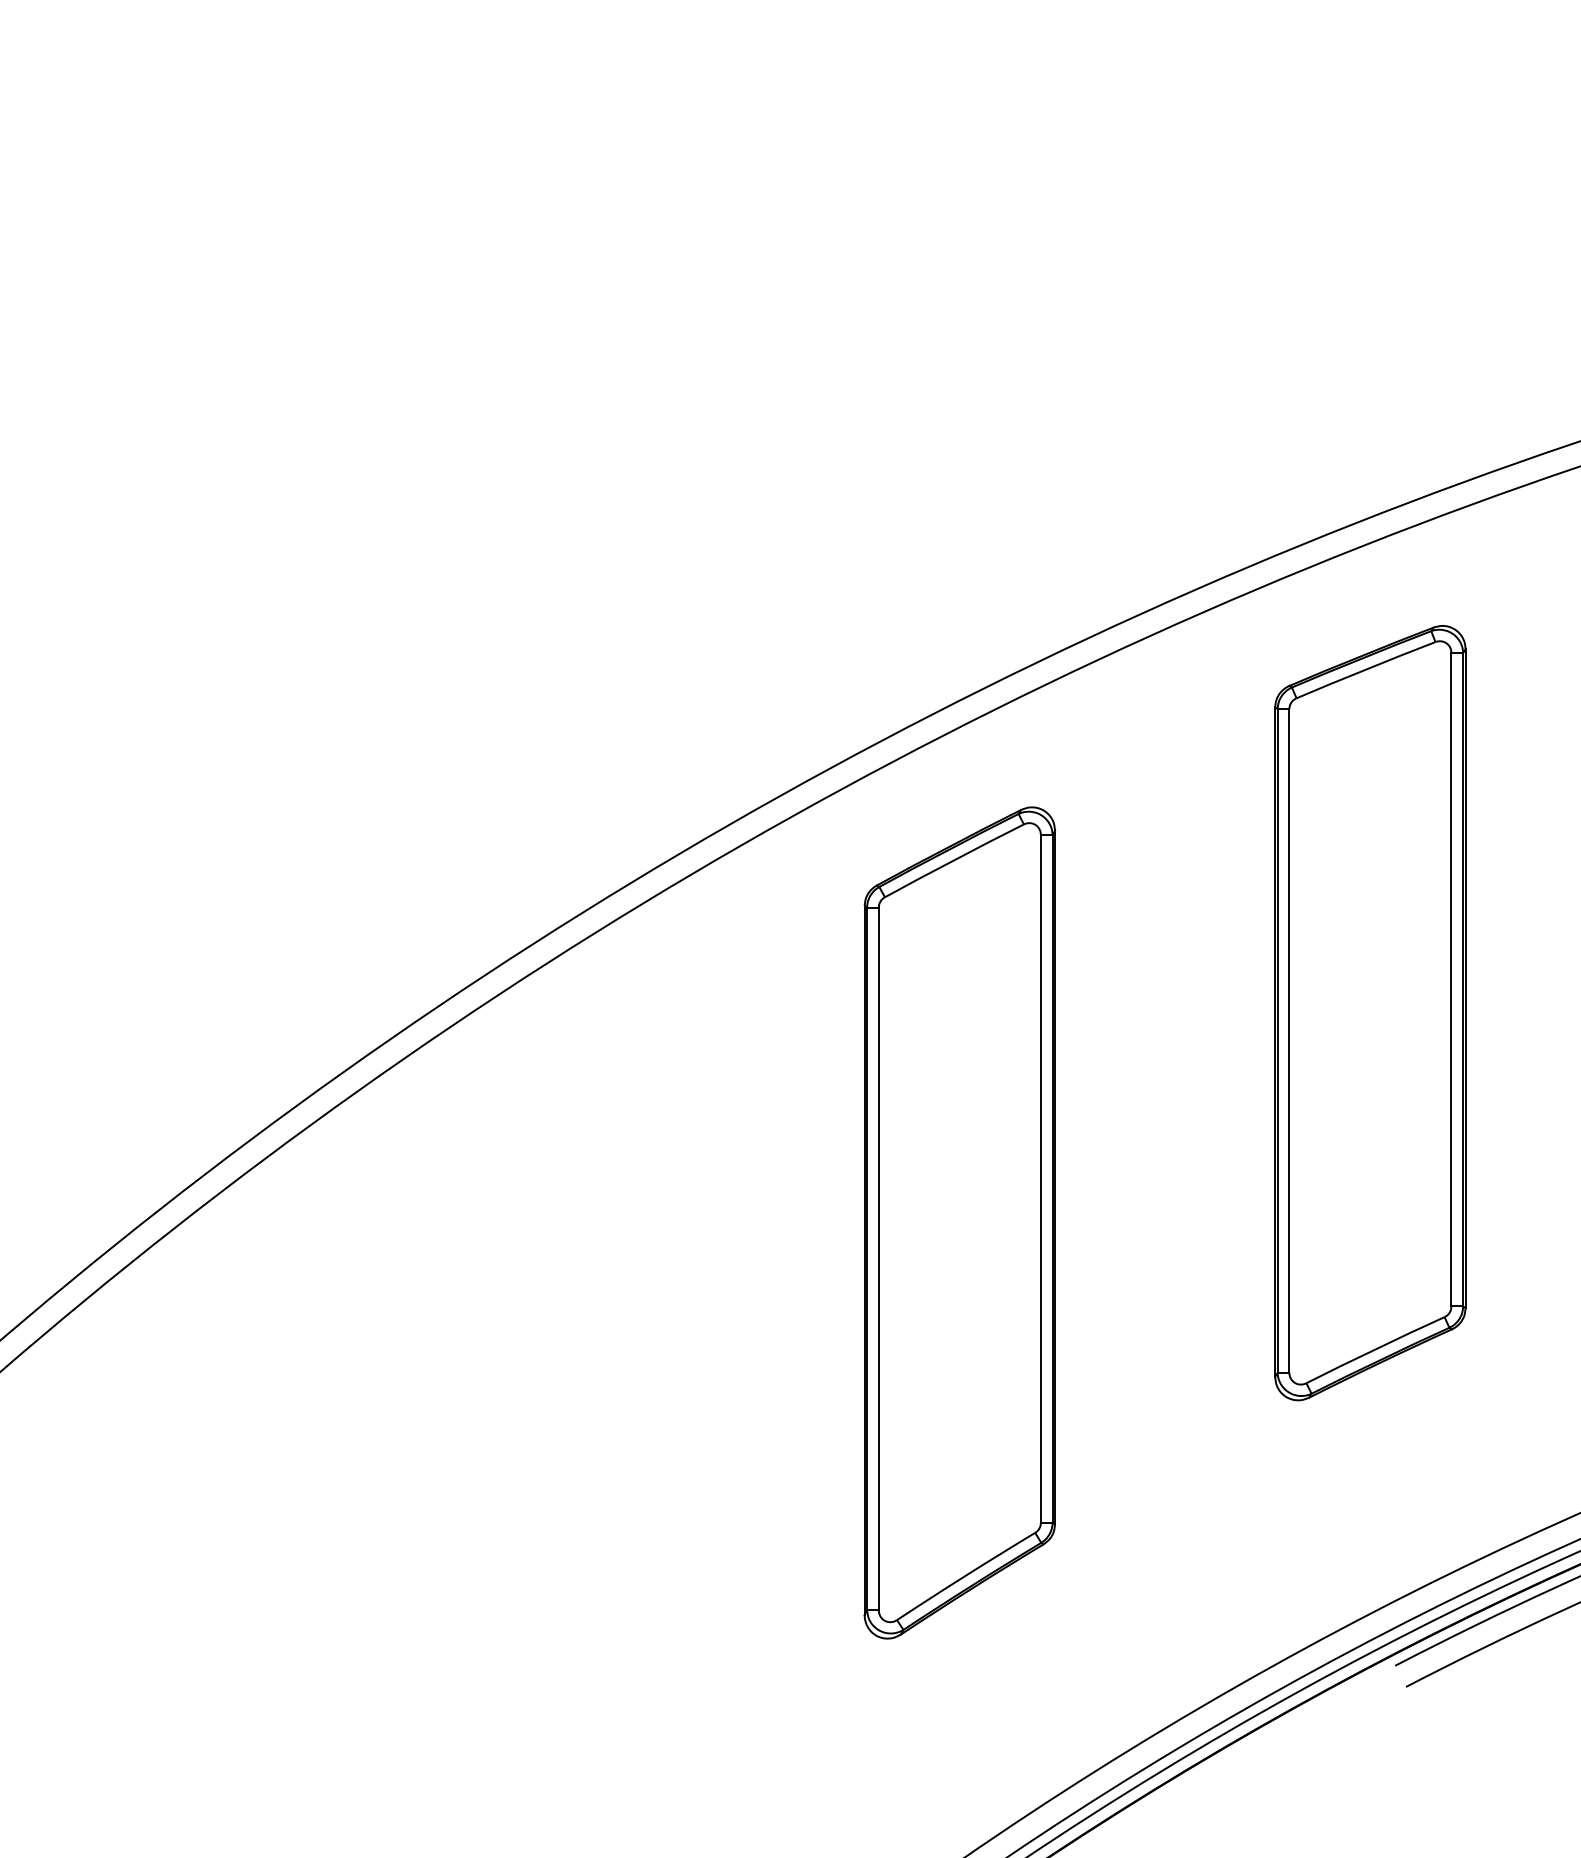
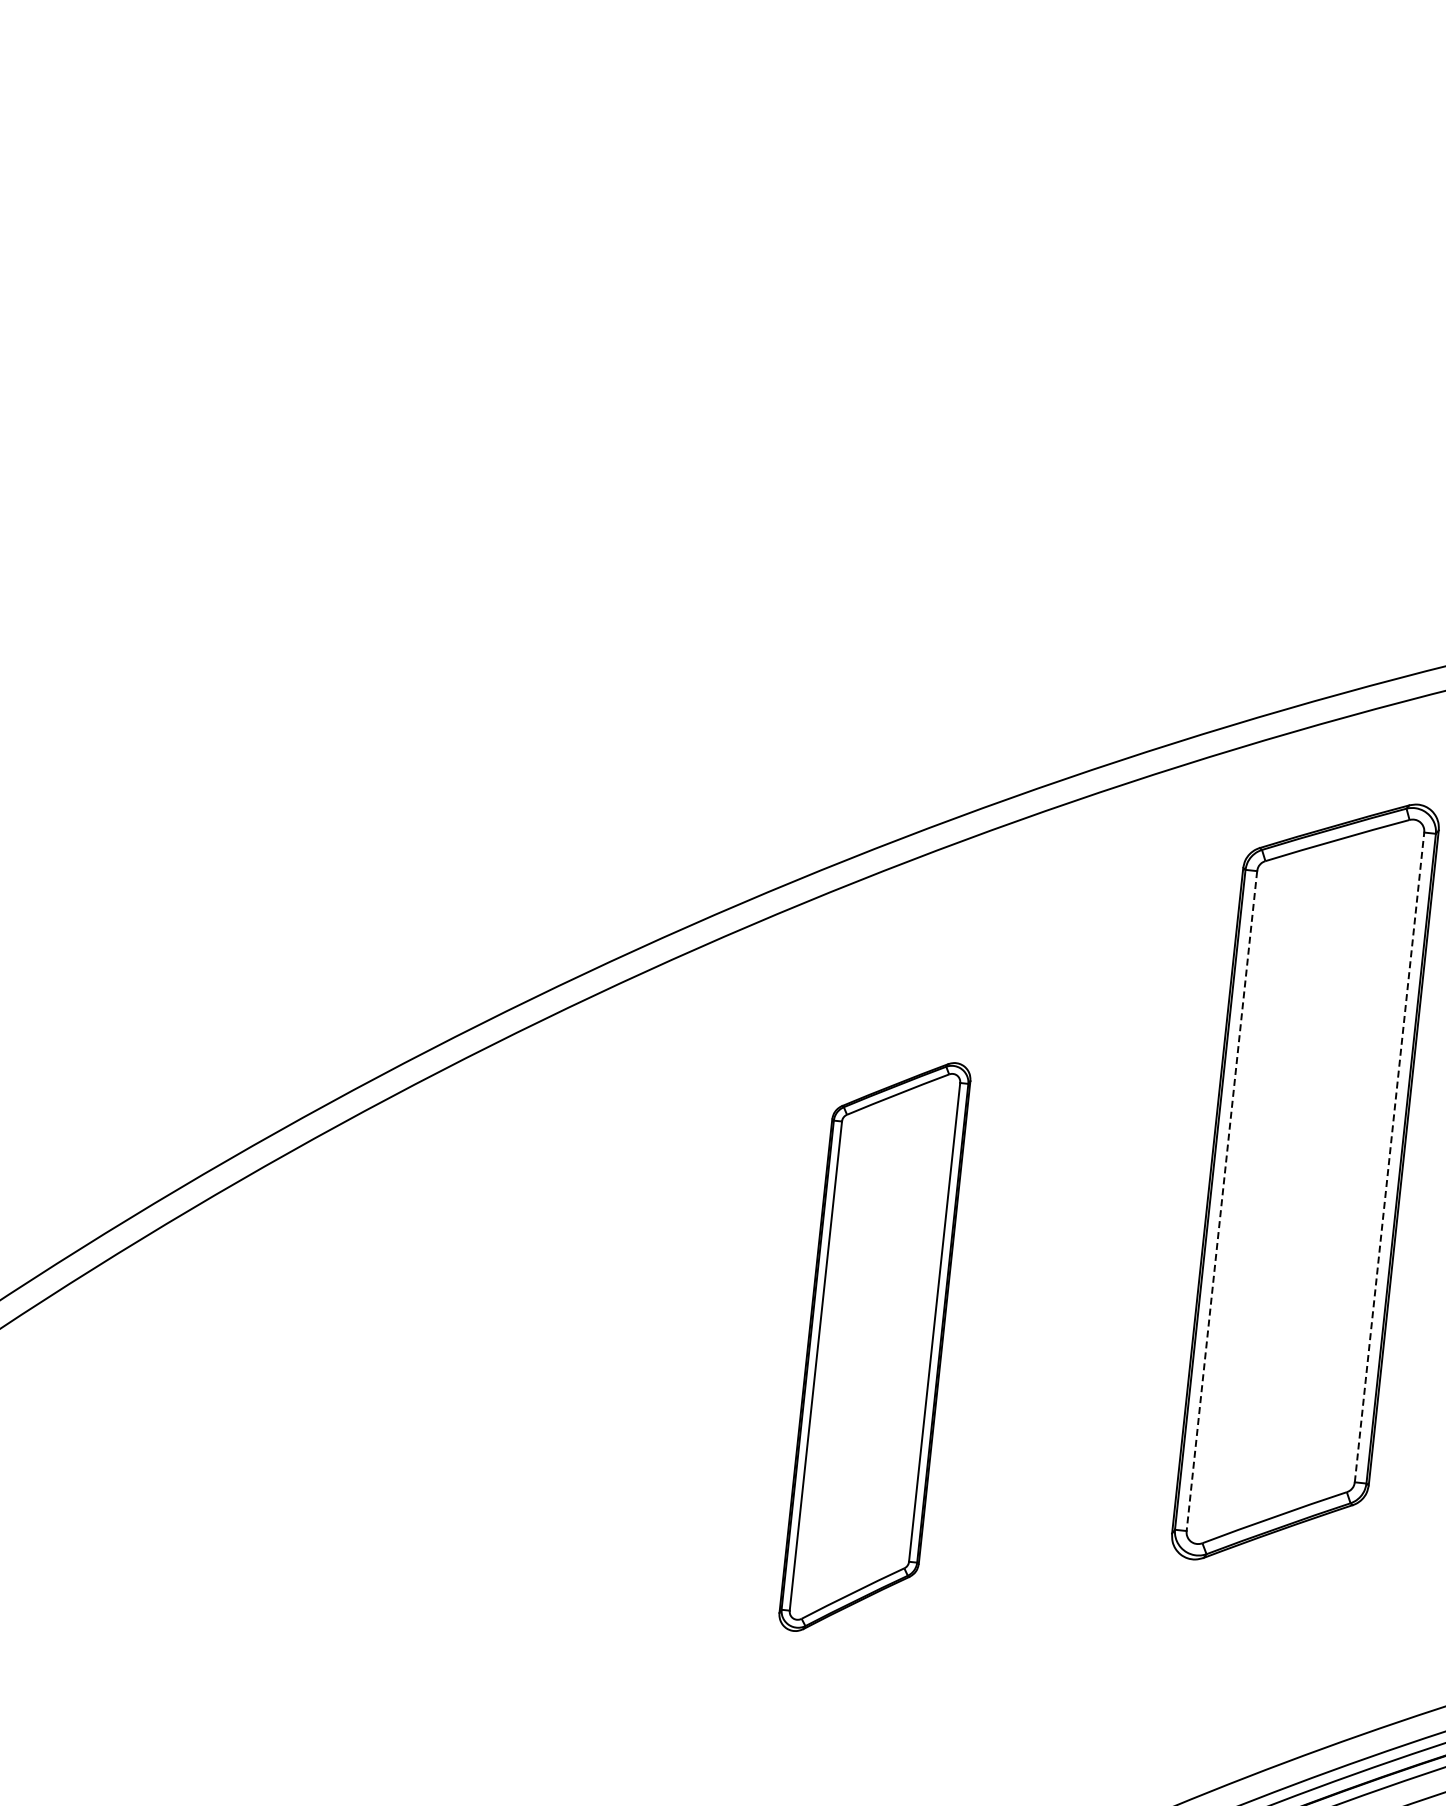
line: (1451, 979) -> (1389, 1157), solid -> dashed
line: (1289, 1040) -> (1222, 1200), solid -> dashed
part: (959, 1222) -> (874, 1346), size x0.7

